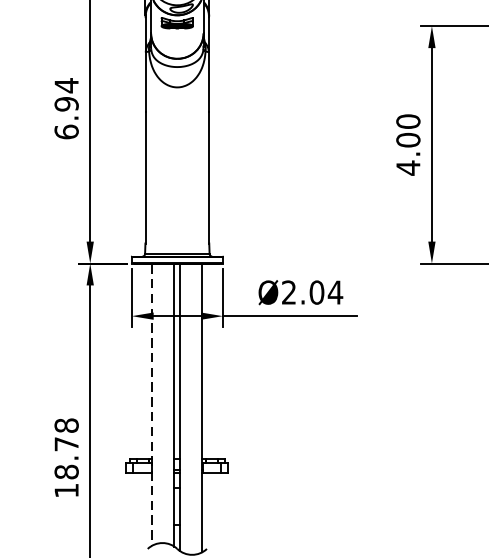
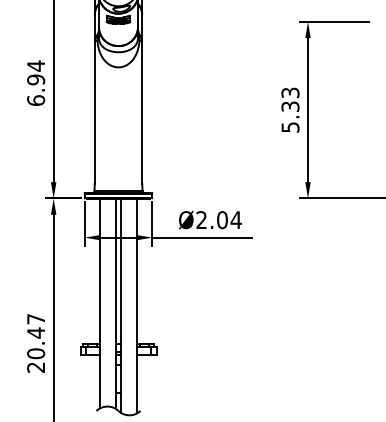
text: (408, 145) -> (290, 110), 4.00 -> 5.33
line: (151, 404) -> (99, 303), dashed -> solid
text: (67, 456) -> (36, 342), 18.78 -> 20.47

